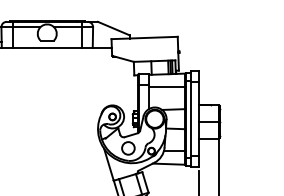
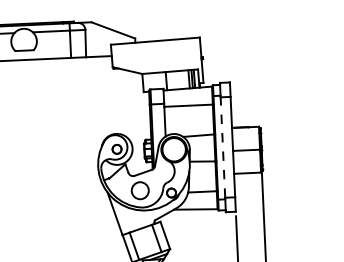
line: (191, 118) -> (223, 146), solid -> dashed

